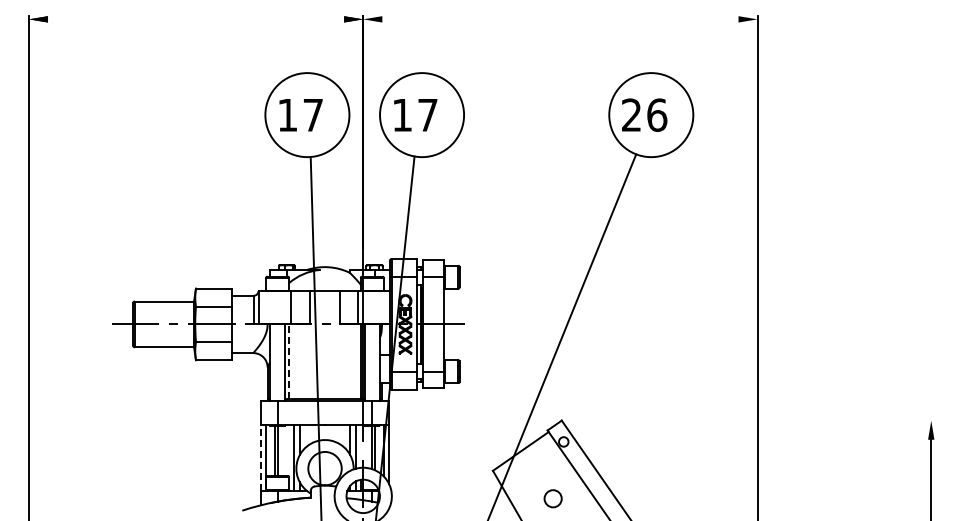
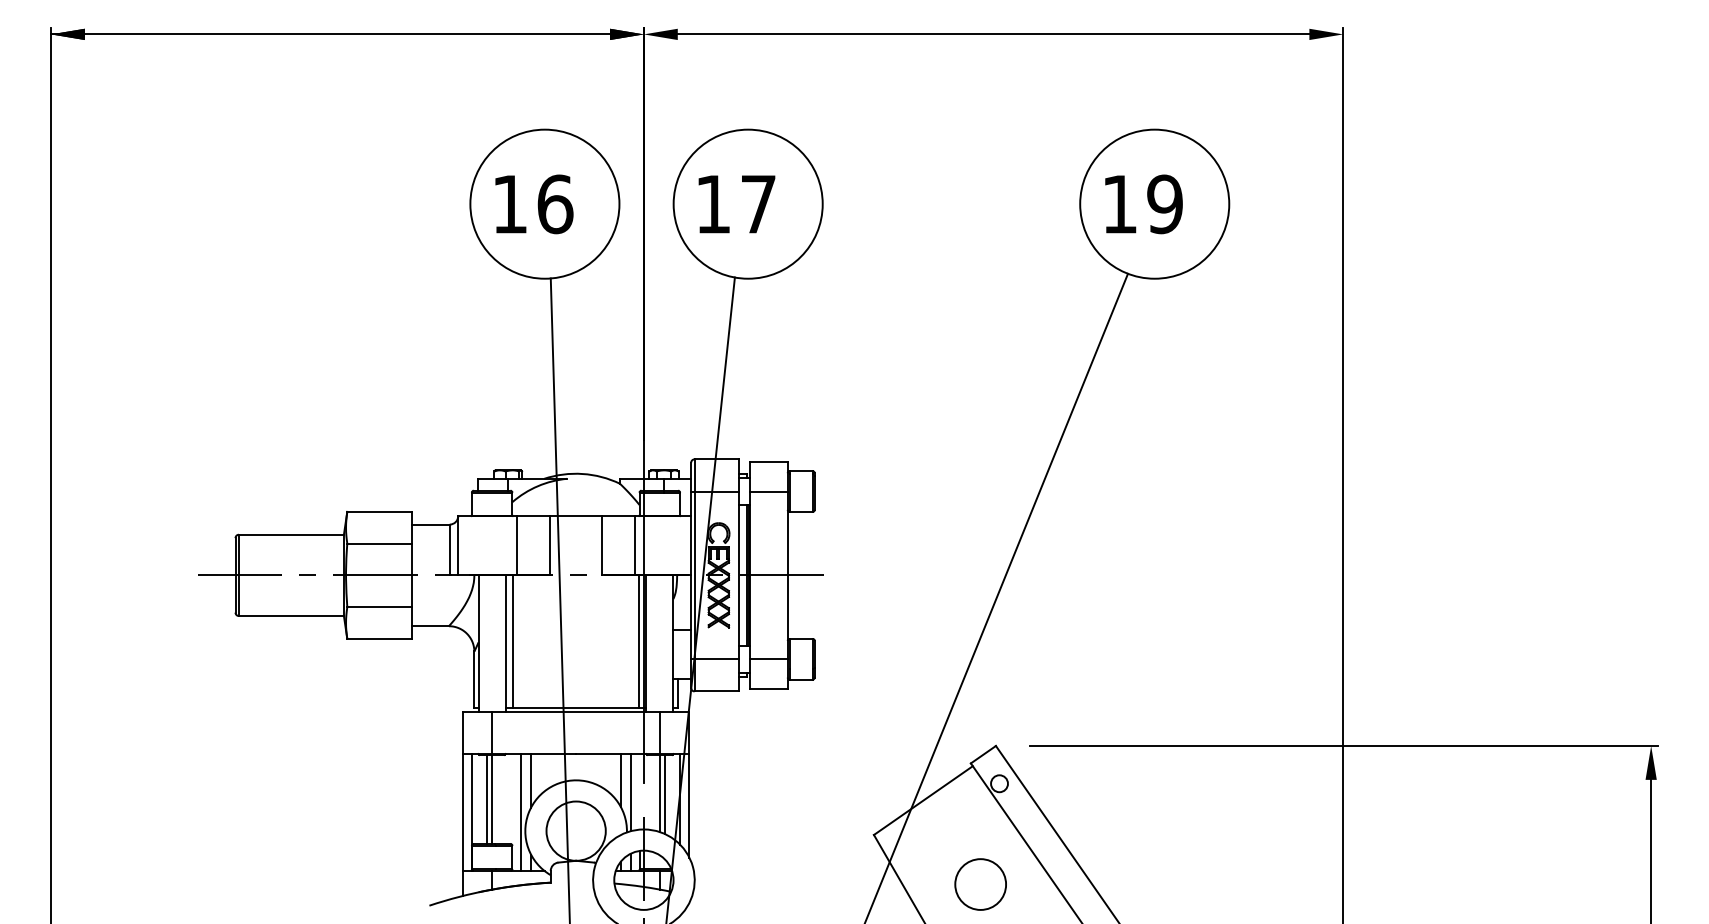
line: (186, 19) -> (330, 34), added
line: (560, 19) -> (993, 34), added
text: (313, 114) -> (555, 203), 17 -> 16
text: (644, 114) -> (1142, 203), 26 -> 19
line: (289, 361) -> (513, 641), dashed -> solid
line: (757, 420) -> (1343, 745), added
line: (260, 458) -> (461, 813), dashed -> solid
circle: (552, 498) -> (979, 884), size x1.67

